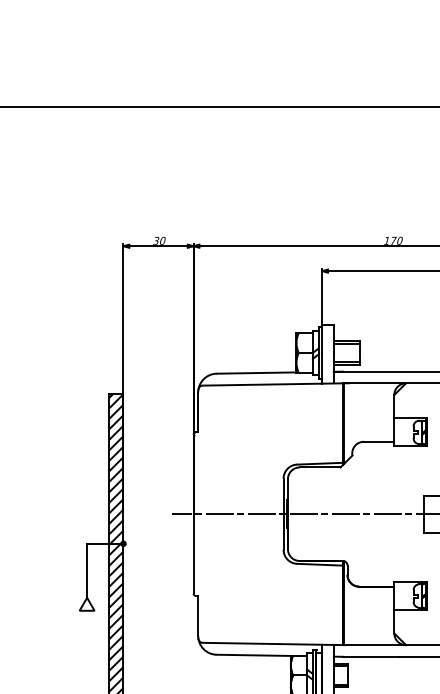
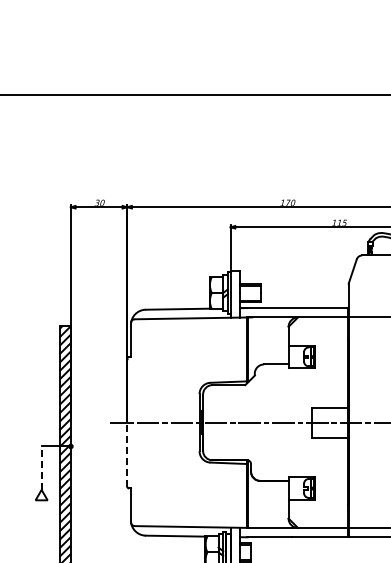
line: (193, 553) -> (127, 454), solid -> dashed
line: (86, 571) -> (41, 468), solid -> dashed

